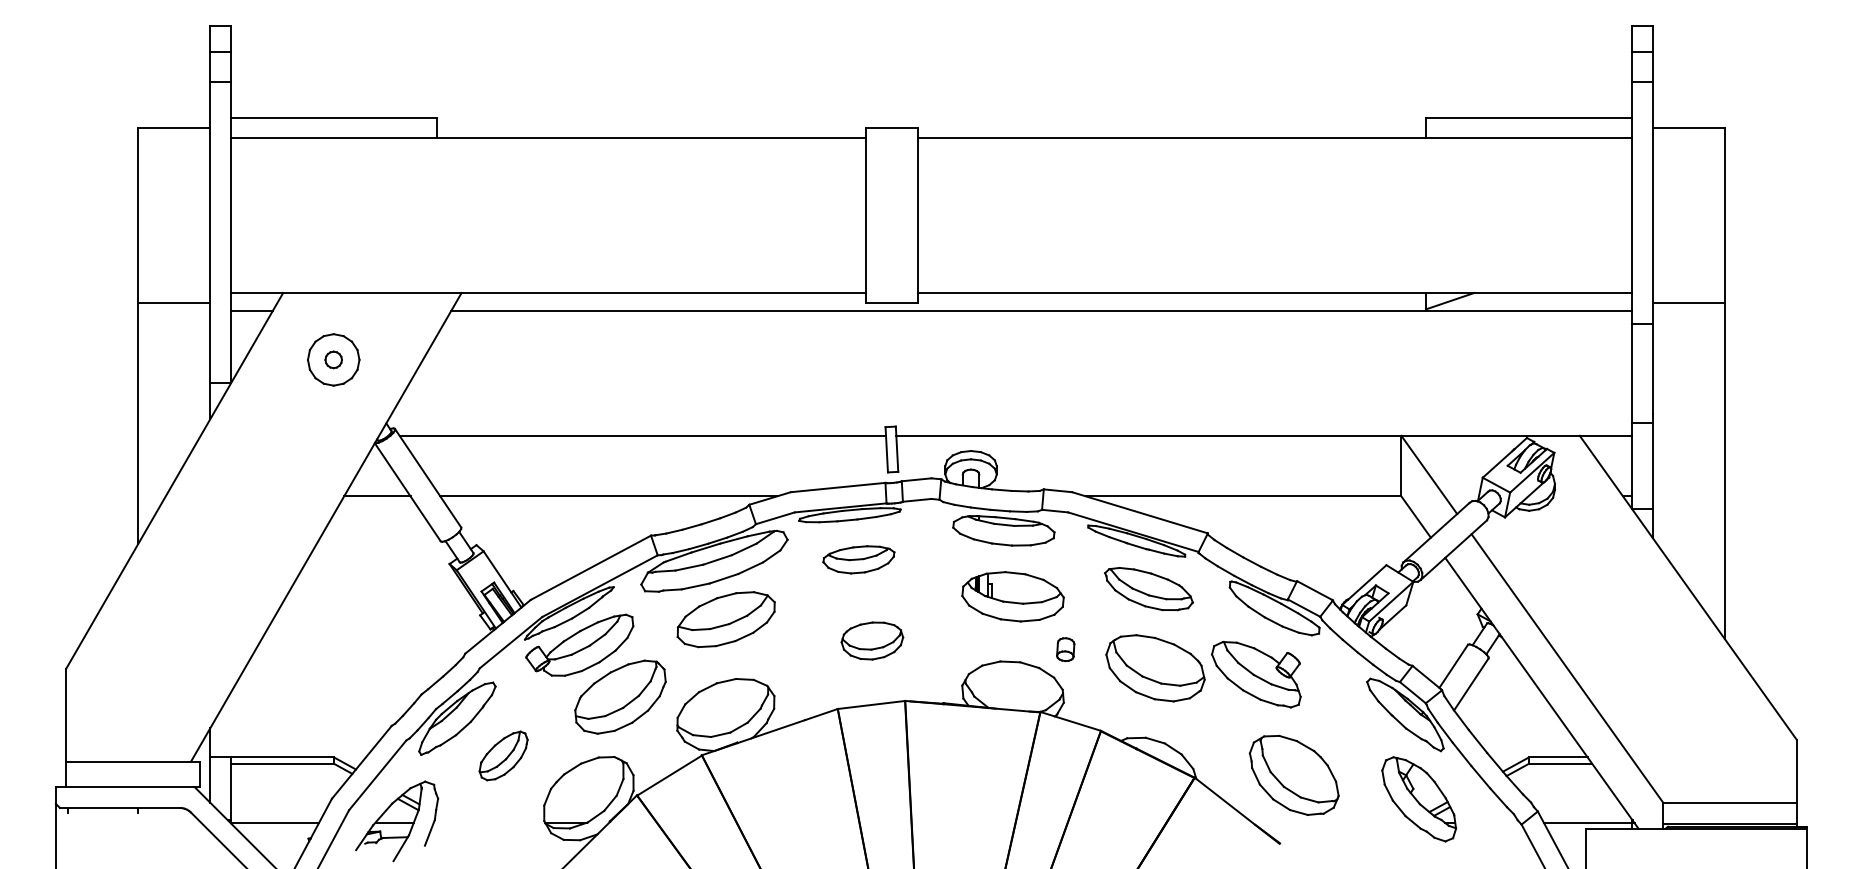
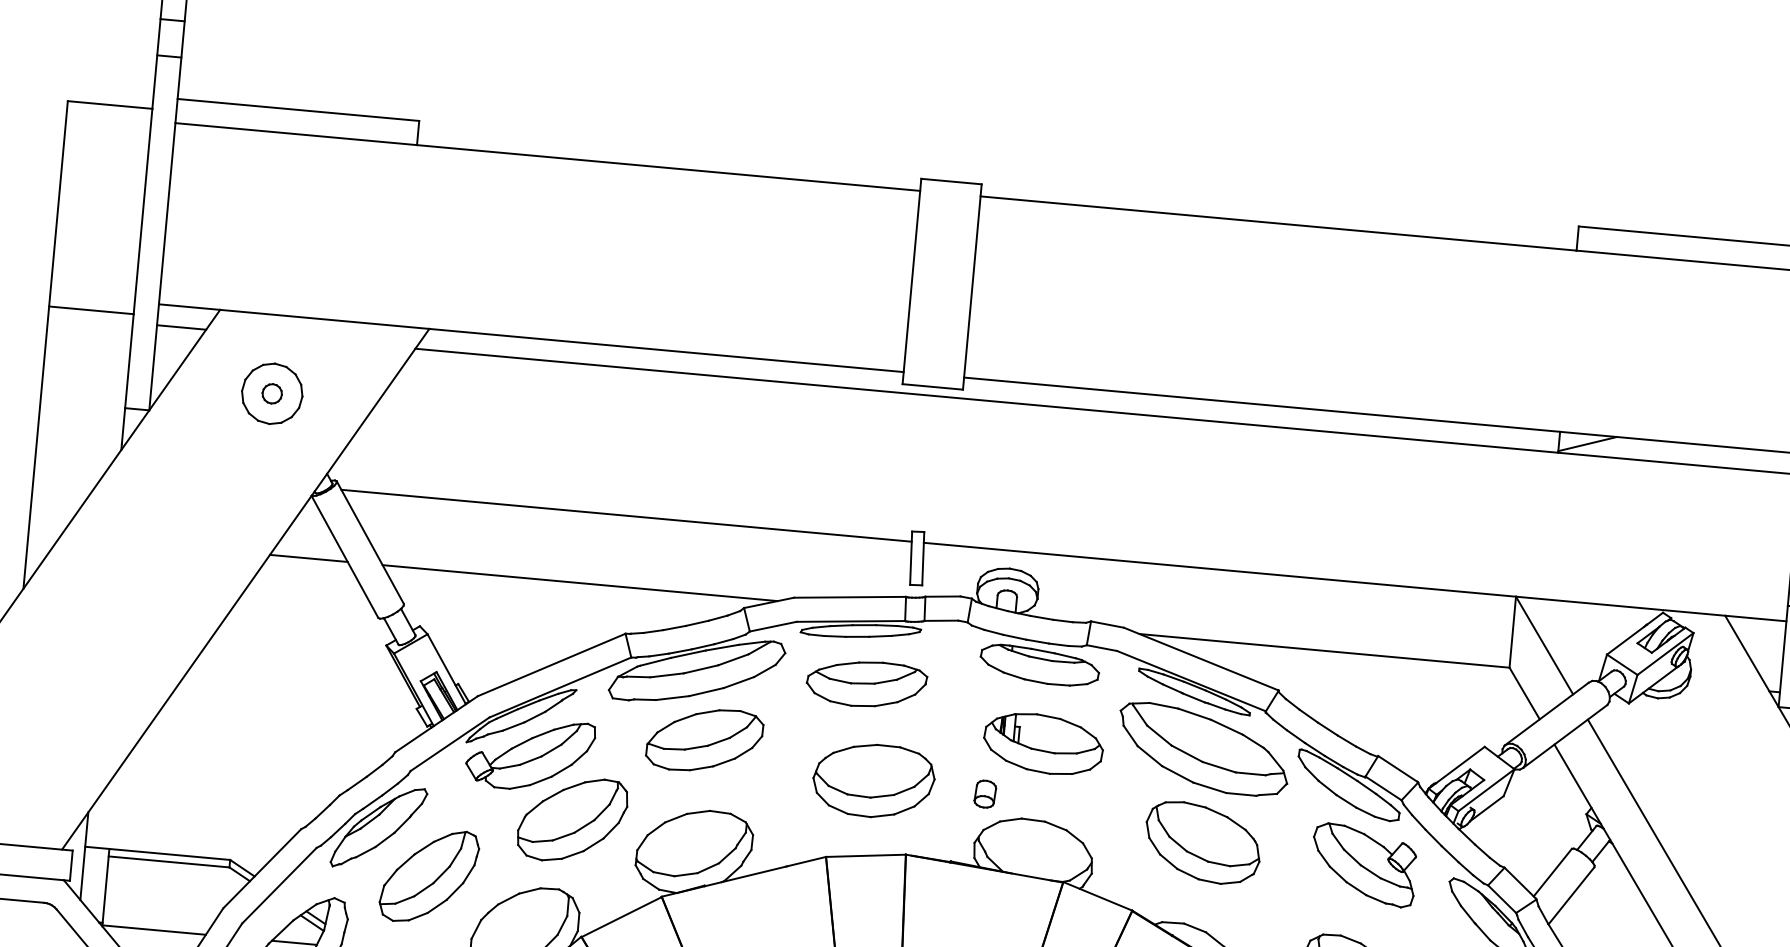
part: (858, 559) -> (866, 683), size x1.43
part: (1148, 588) -> (1203, 748), size x1.67
part: (872, 640) -> (874, 780), size x1.67
part: (1065, 649) -> (985, 793), moved
part: (1256, 674) -> (1364, 865), moved
part: (503, 755) -> (429, 875), size x1.67

